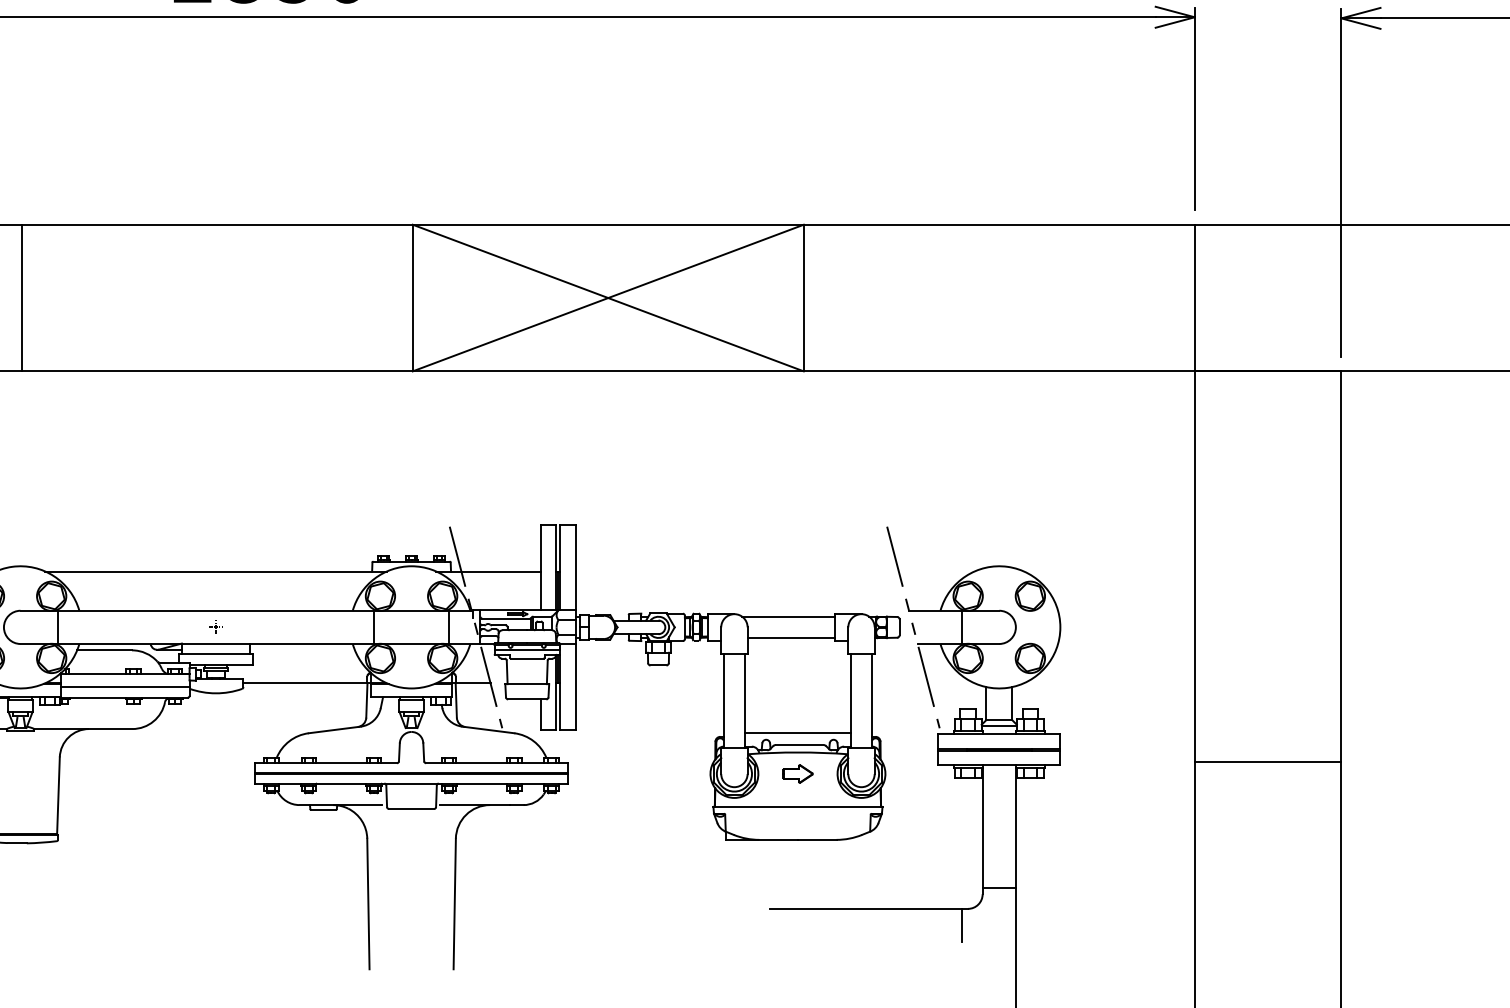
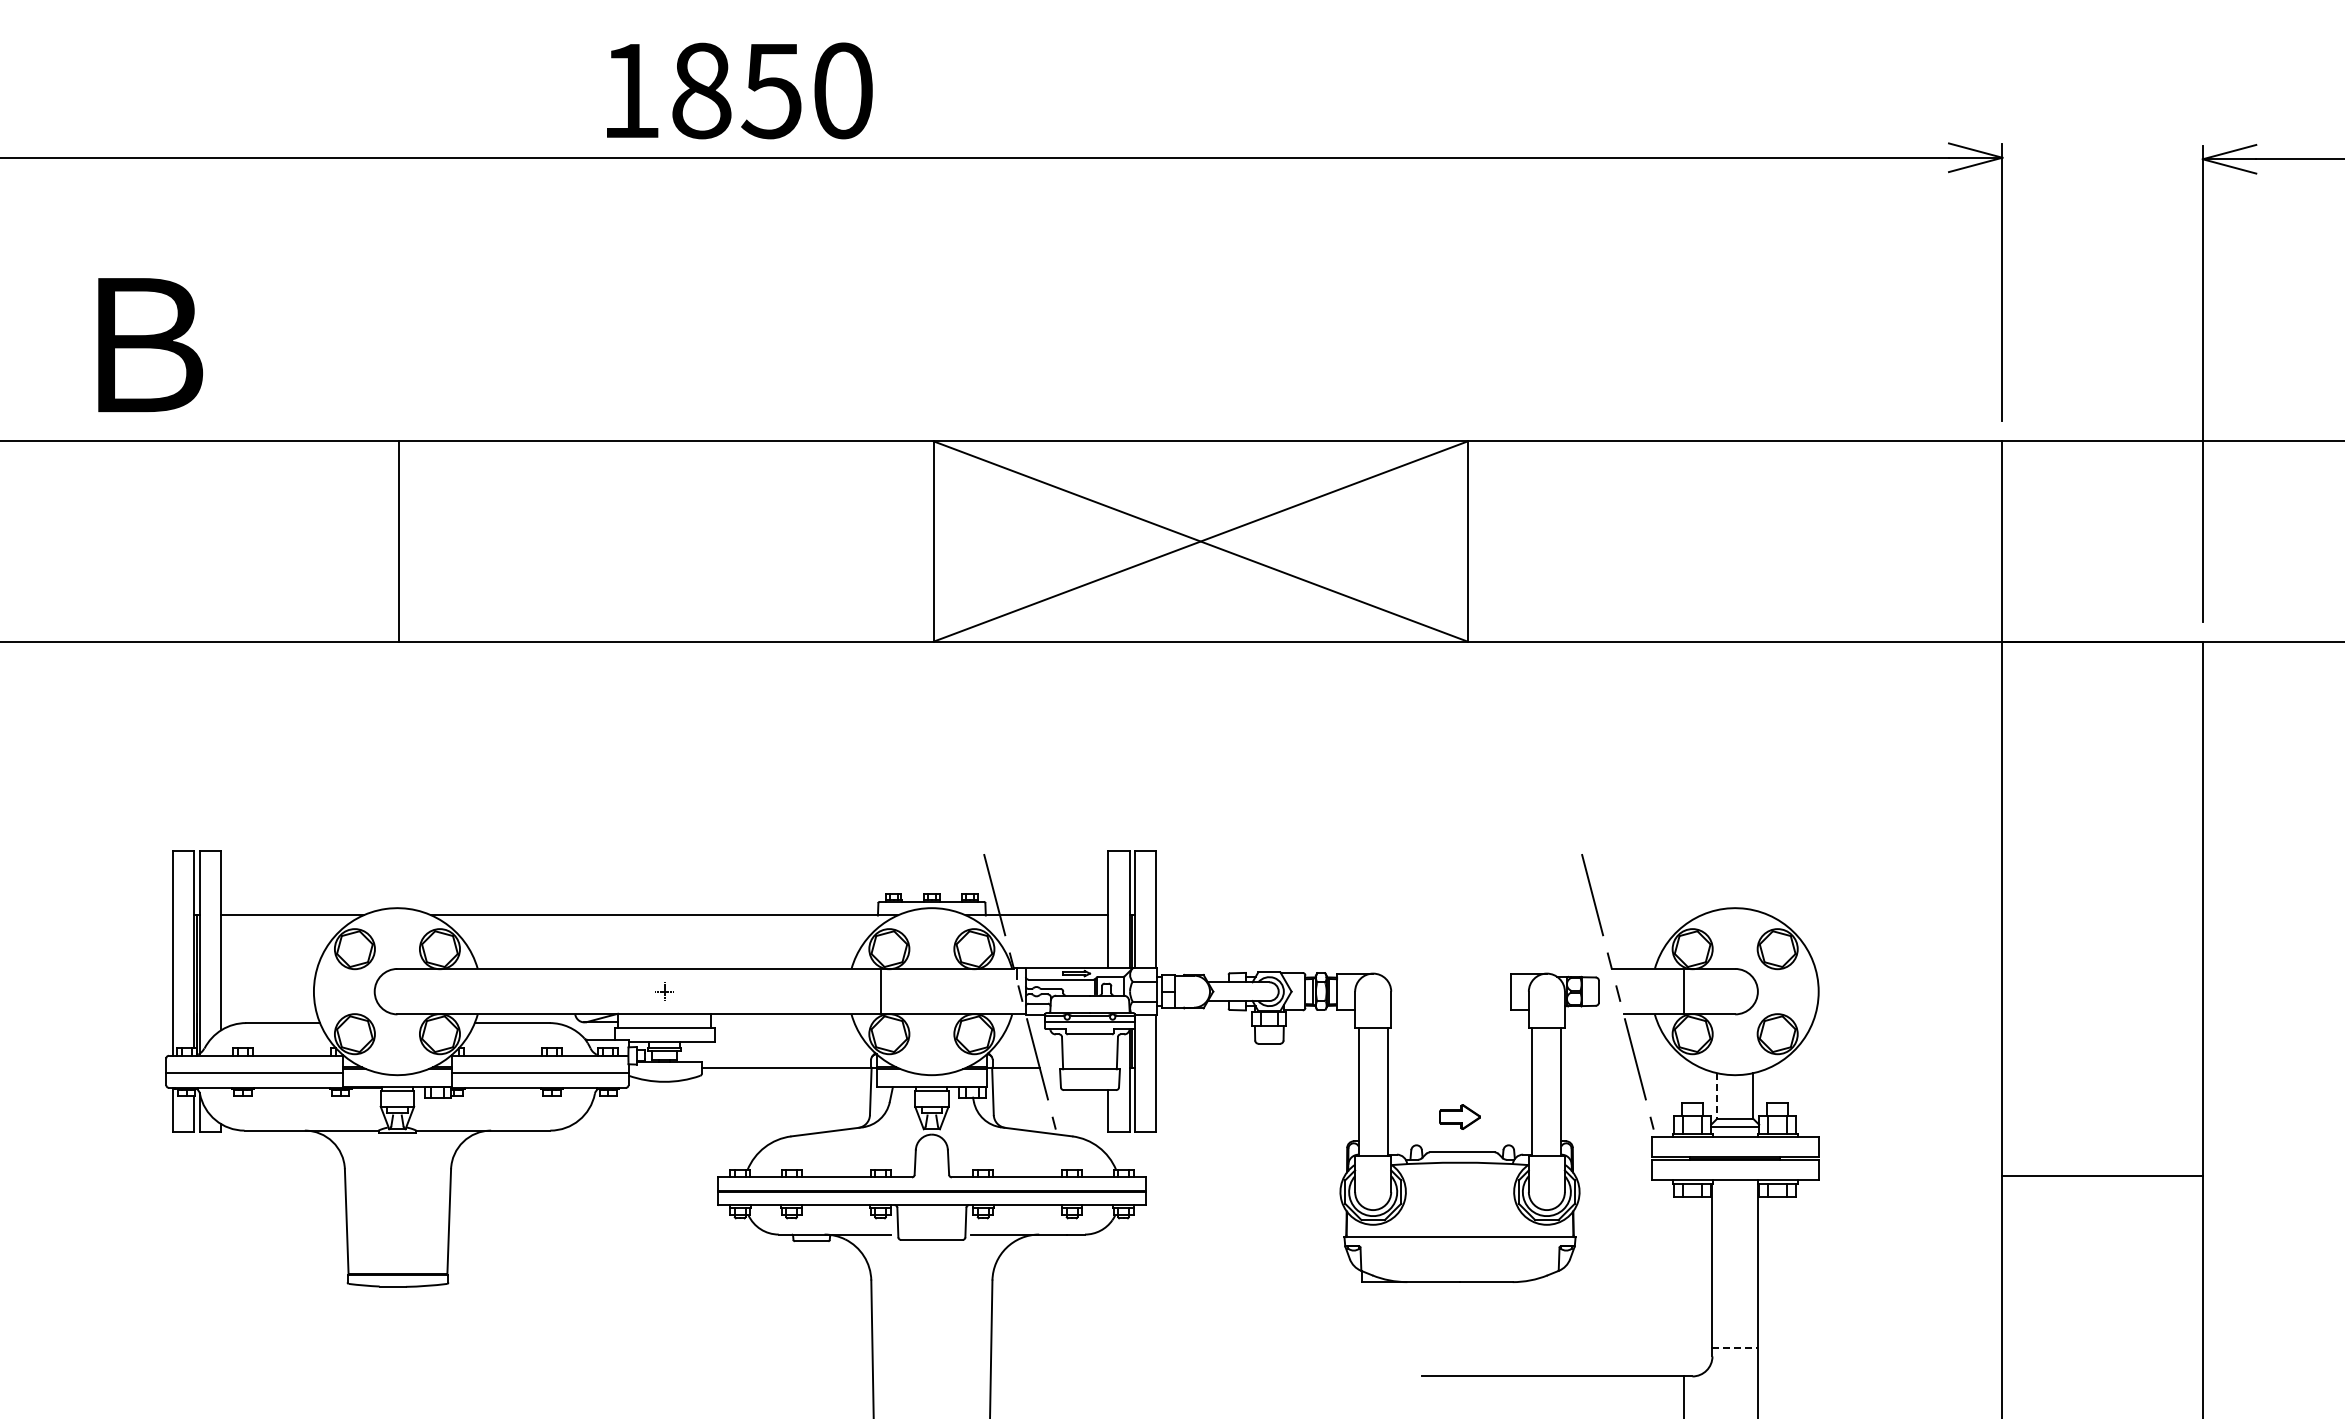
line: (788, 617) -> (1446, 977), removed
line: (57, 627) -> (448, 991), removed
line: (448, 627) -> (982, 991), removed
line: (791, 638) -> (1450, 1006), removed
line: (986, 703) -> (1717, 1095), solid -> dashed
line: (797, 733) -> (1459, 1136), removed
part: (797, 773) -> (1459, 1116), moved
line: (999, 888) -> (1735, 1348), solid -> dashed

